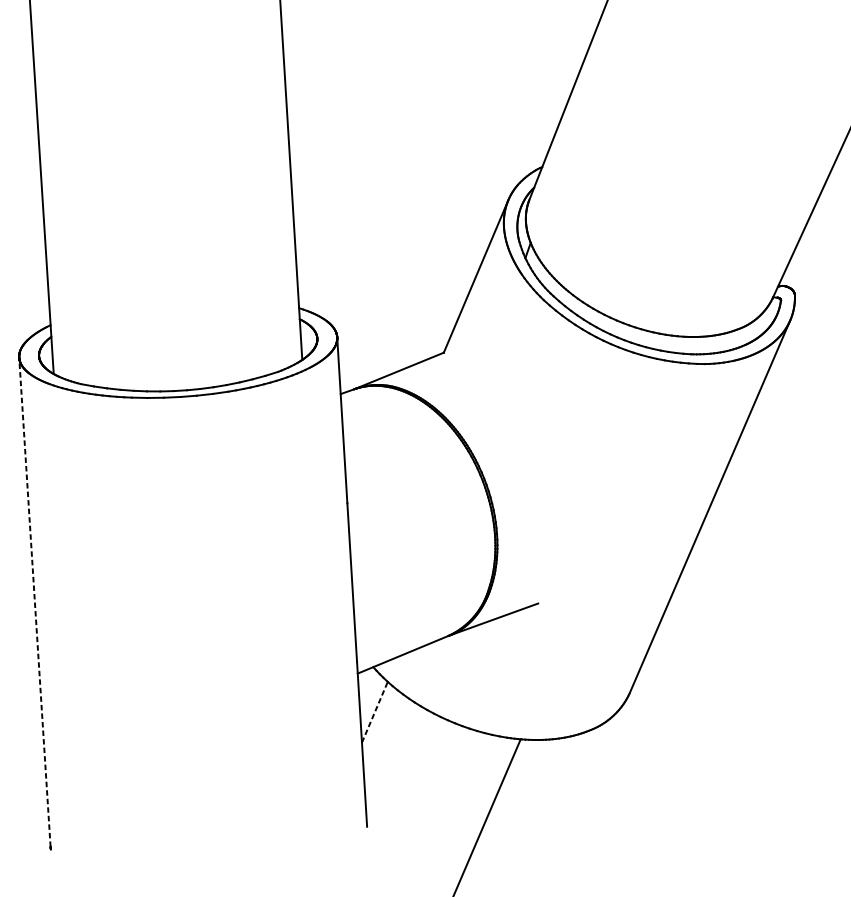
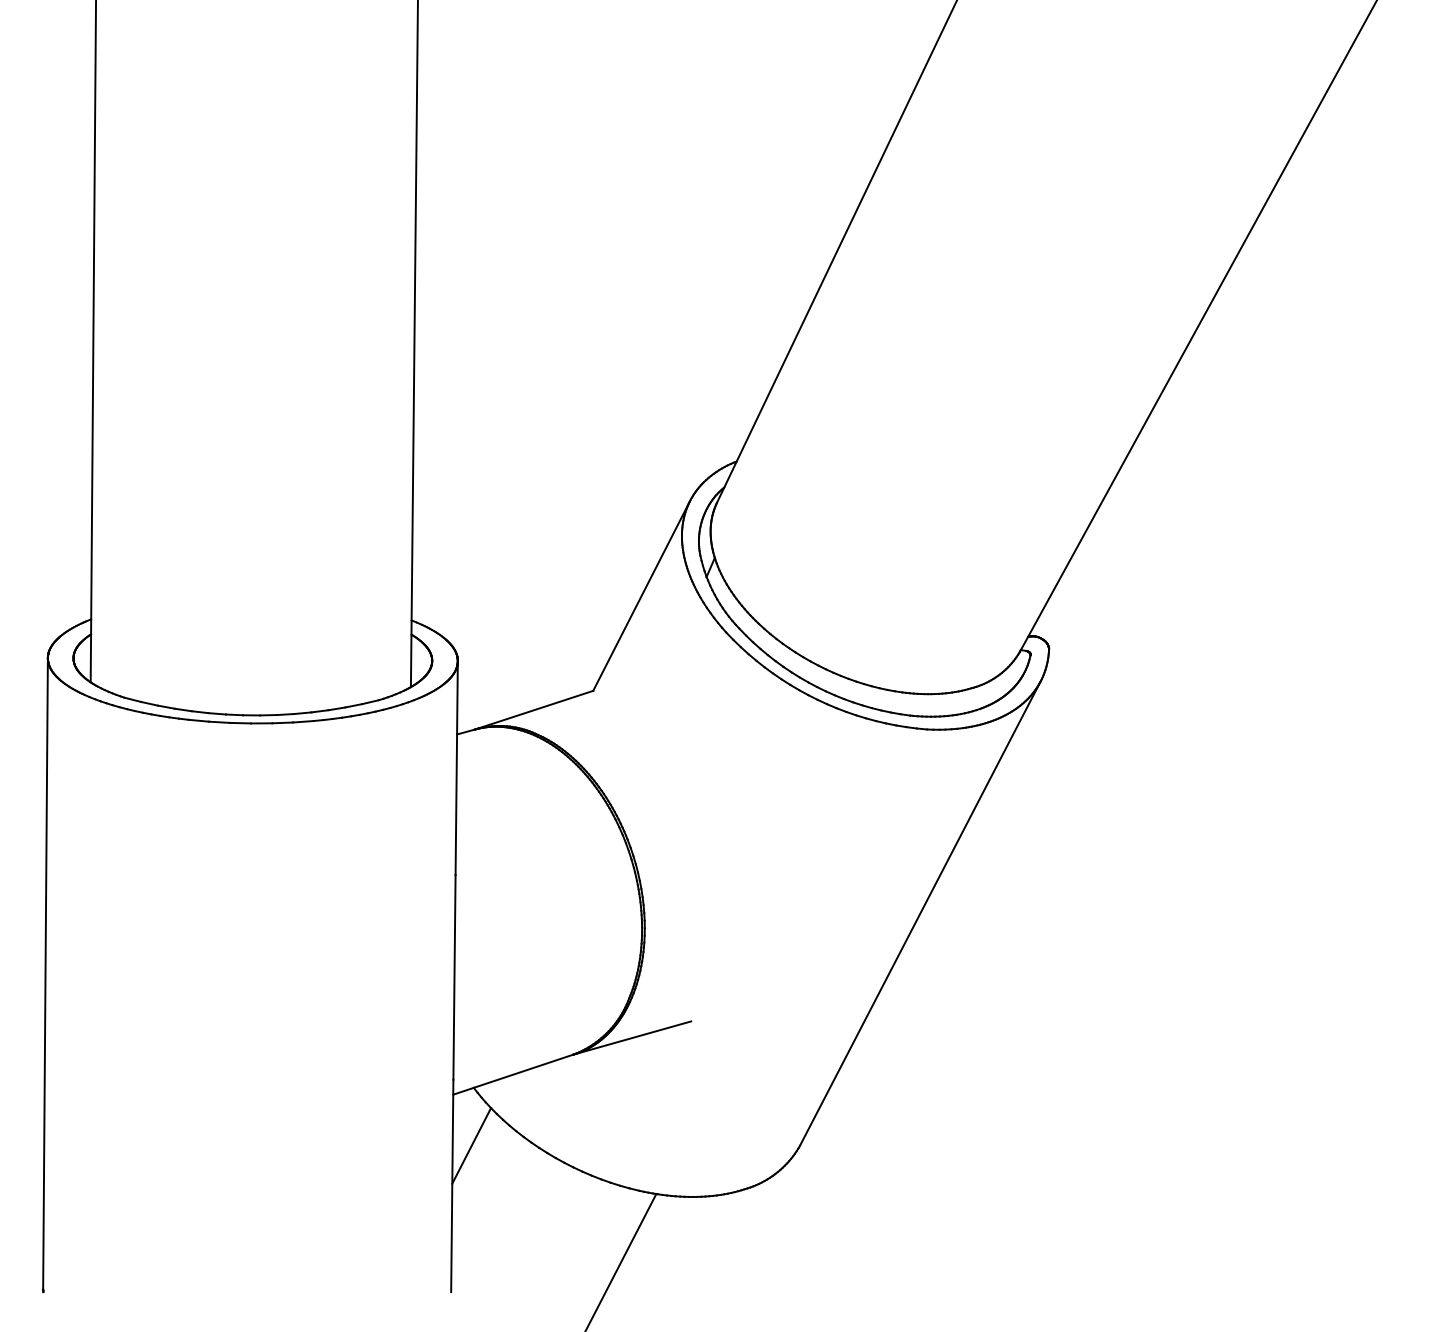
line: (34, 602) -> (45, 973), dashed -> solid
line: (374, 711) -> (471, 1145), dashed -> solid

